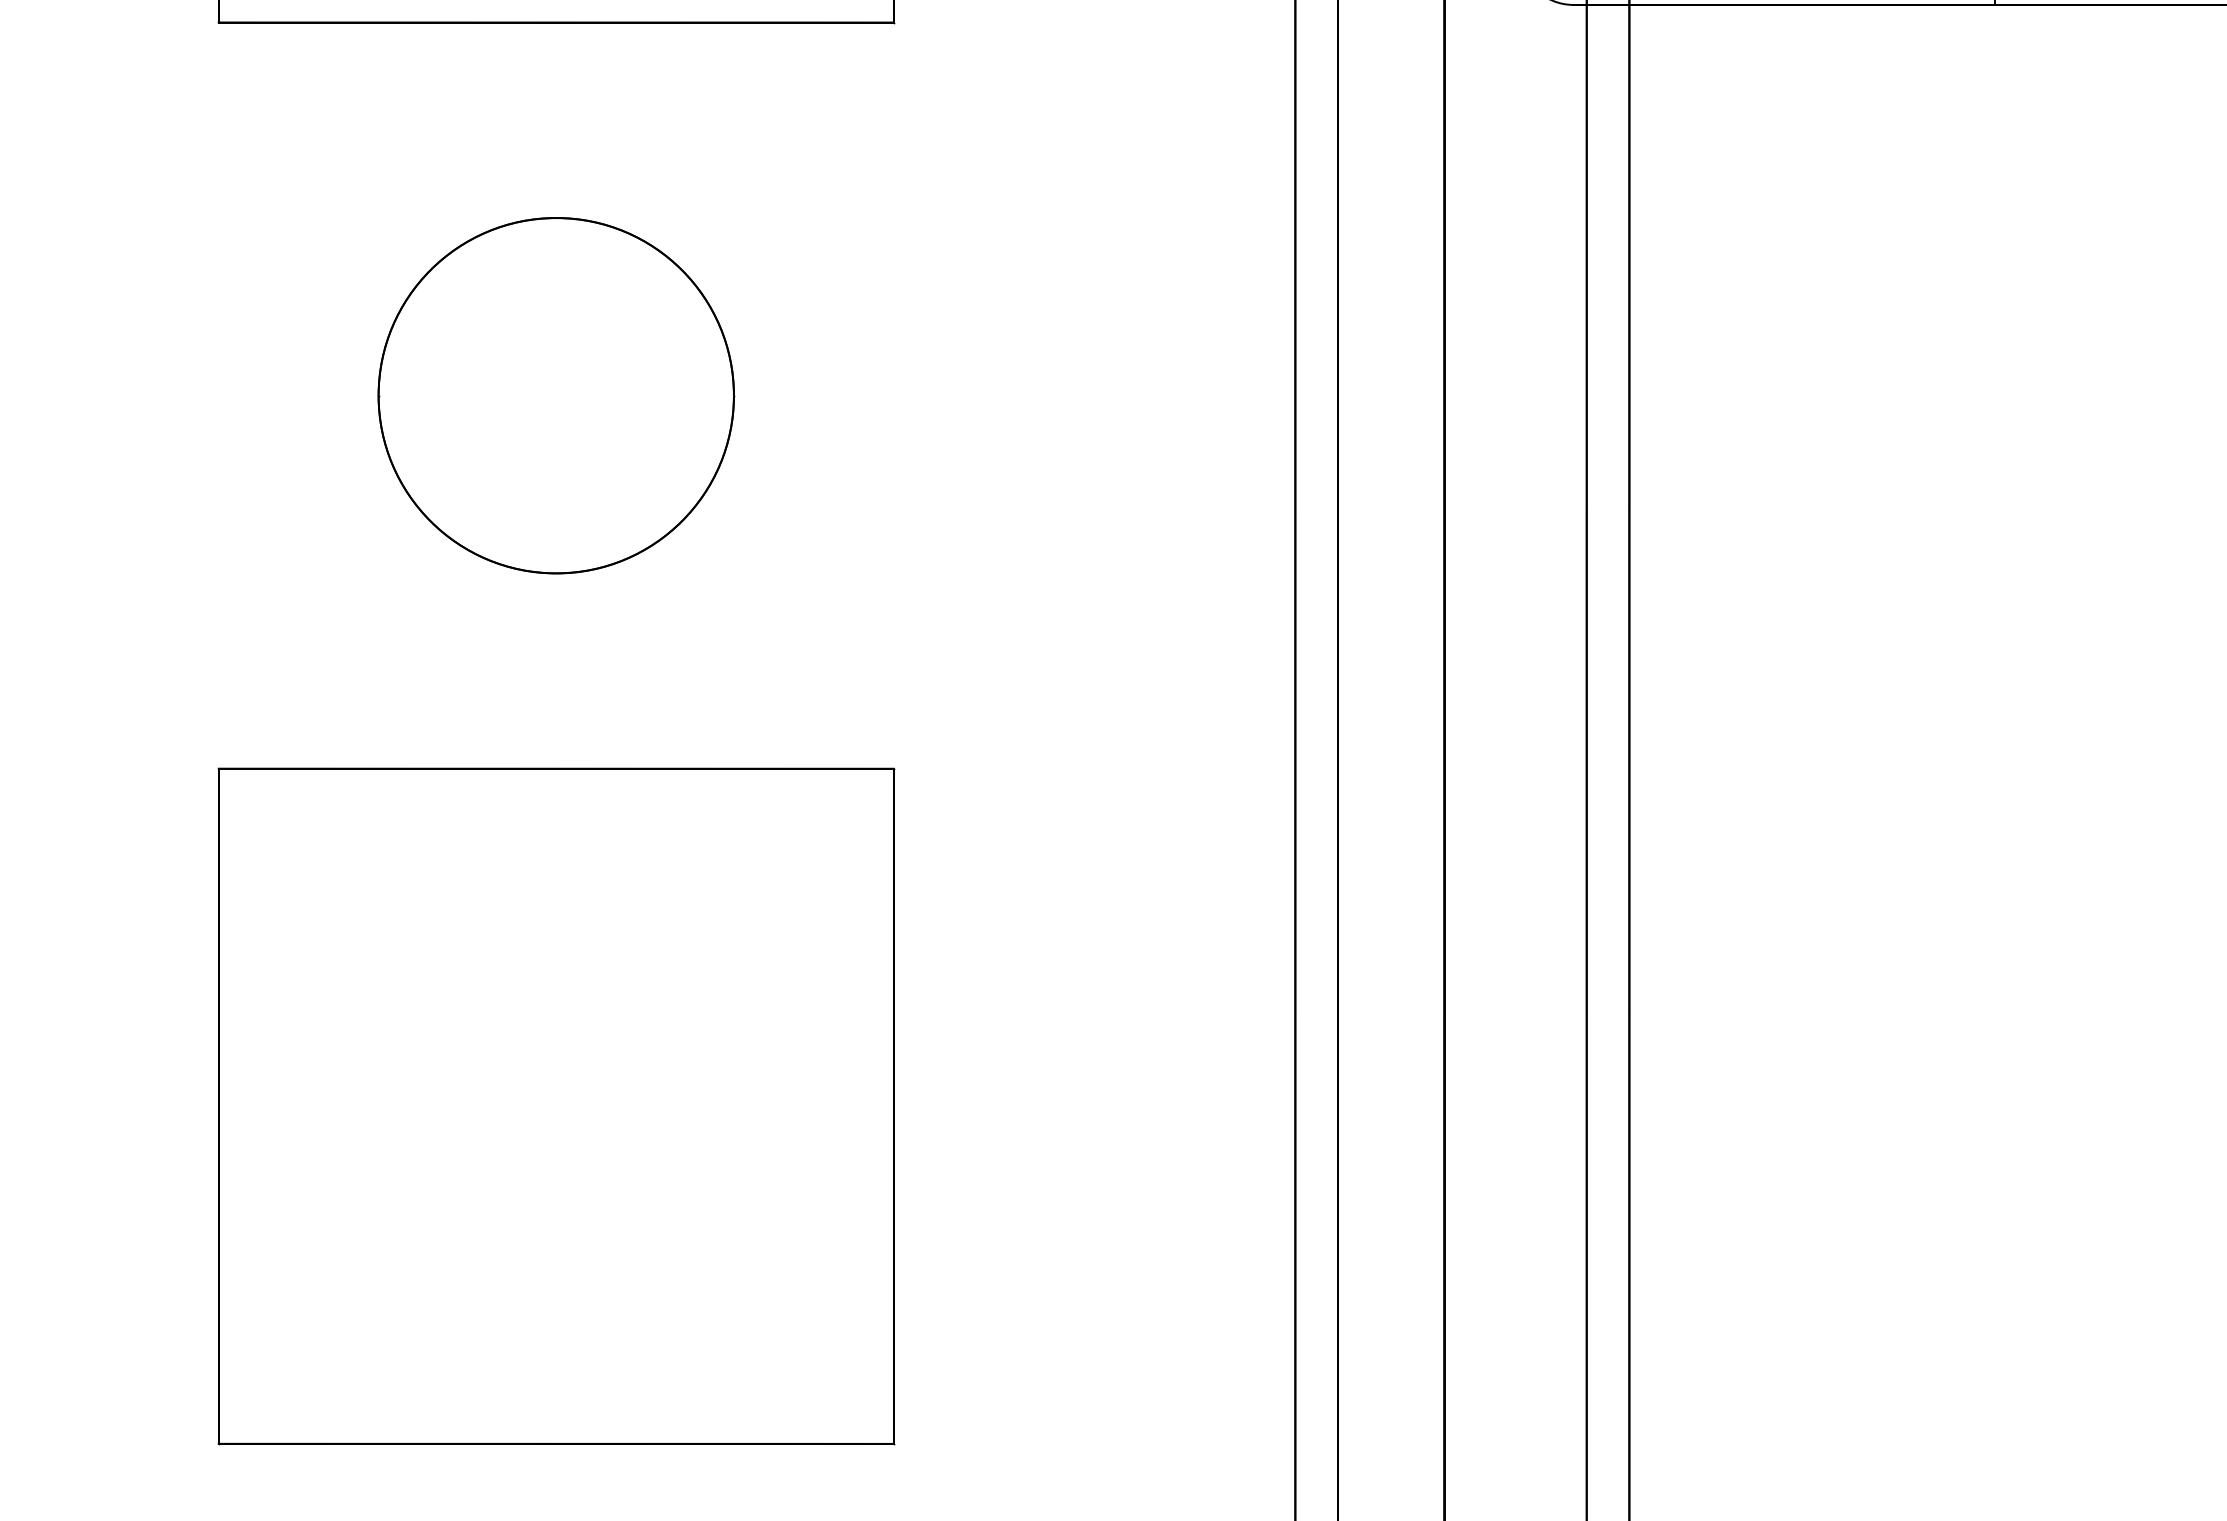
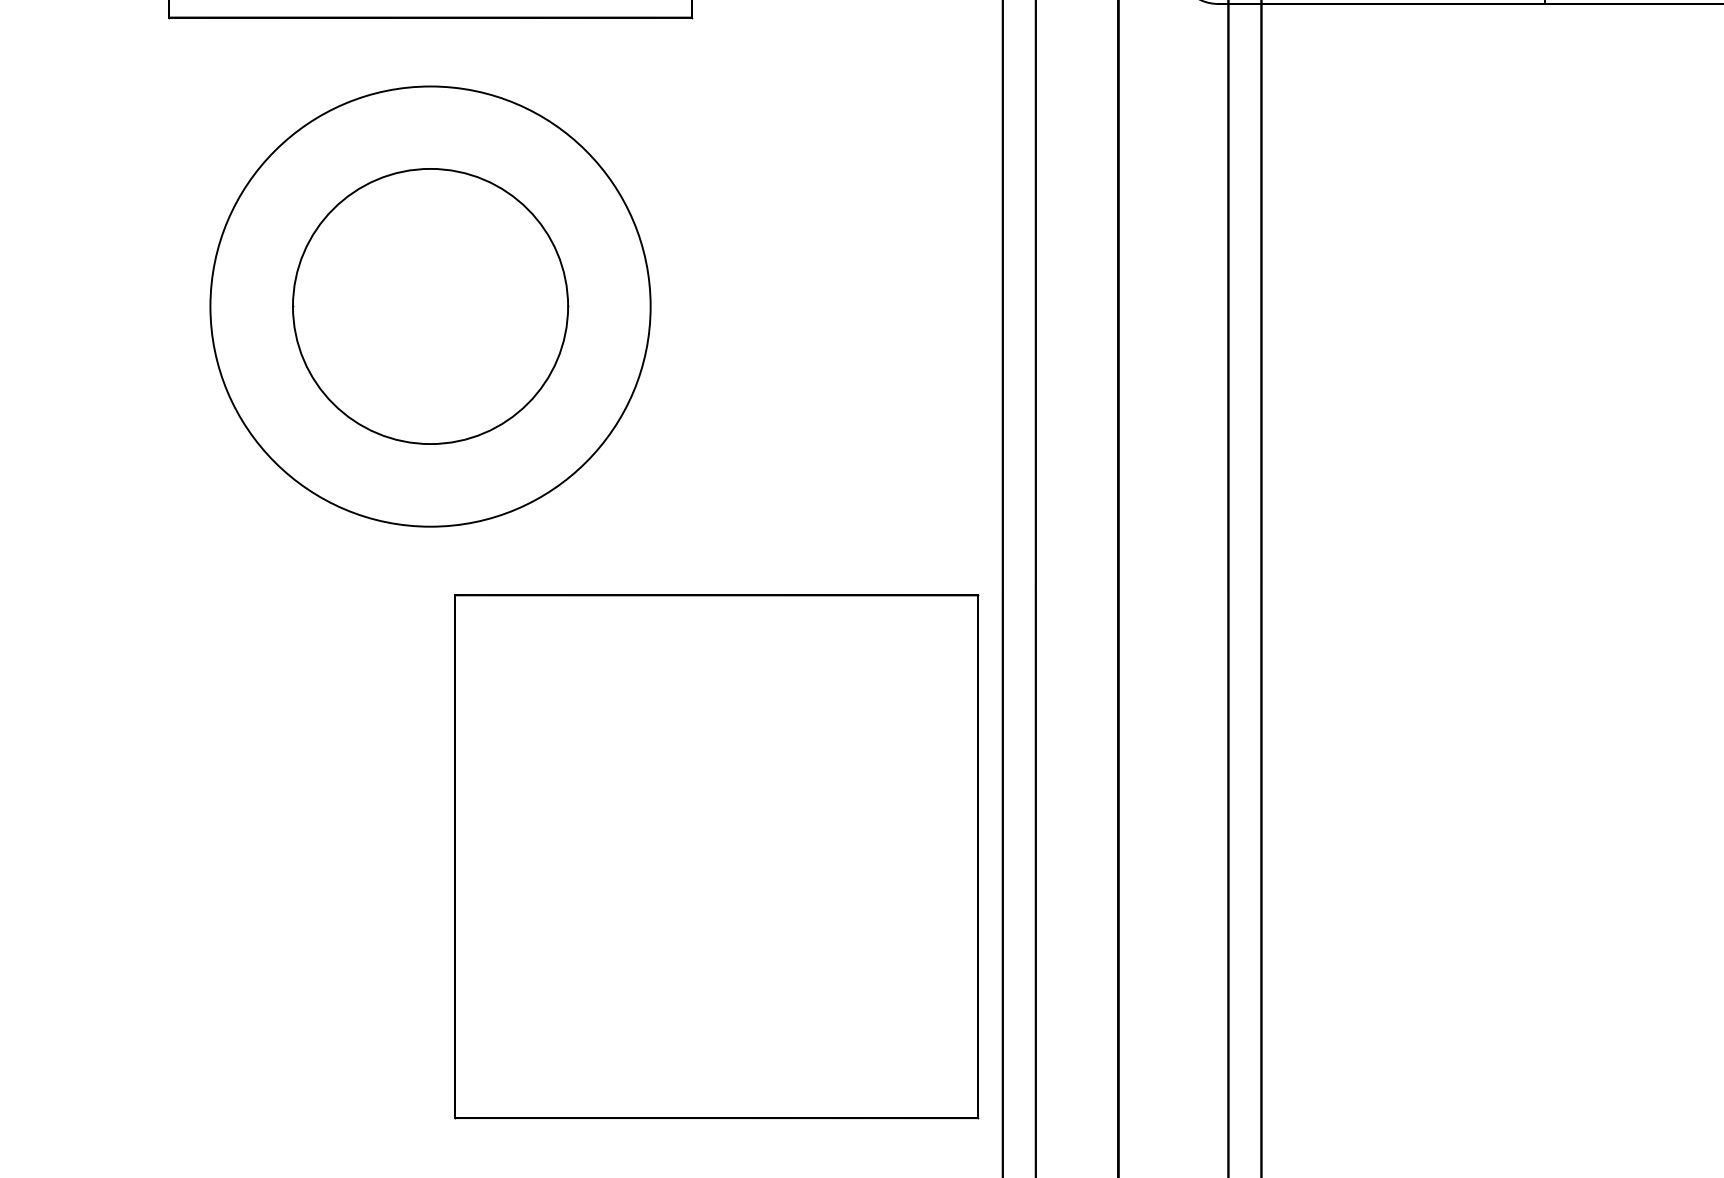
circle: (556, 395) -> (430, 306), size x1.6
part: (556, 1105) -> (716, 856), moved

